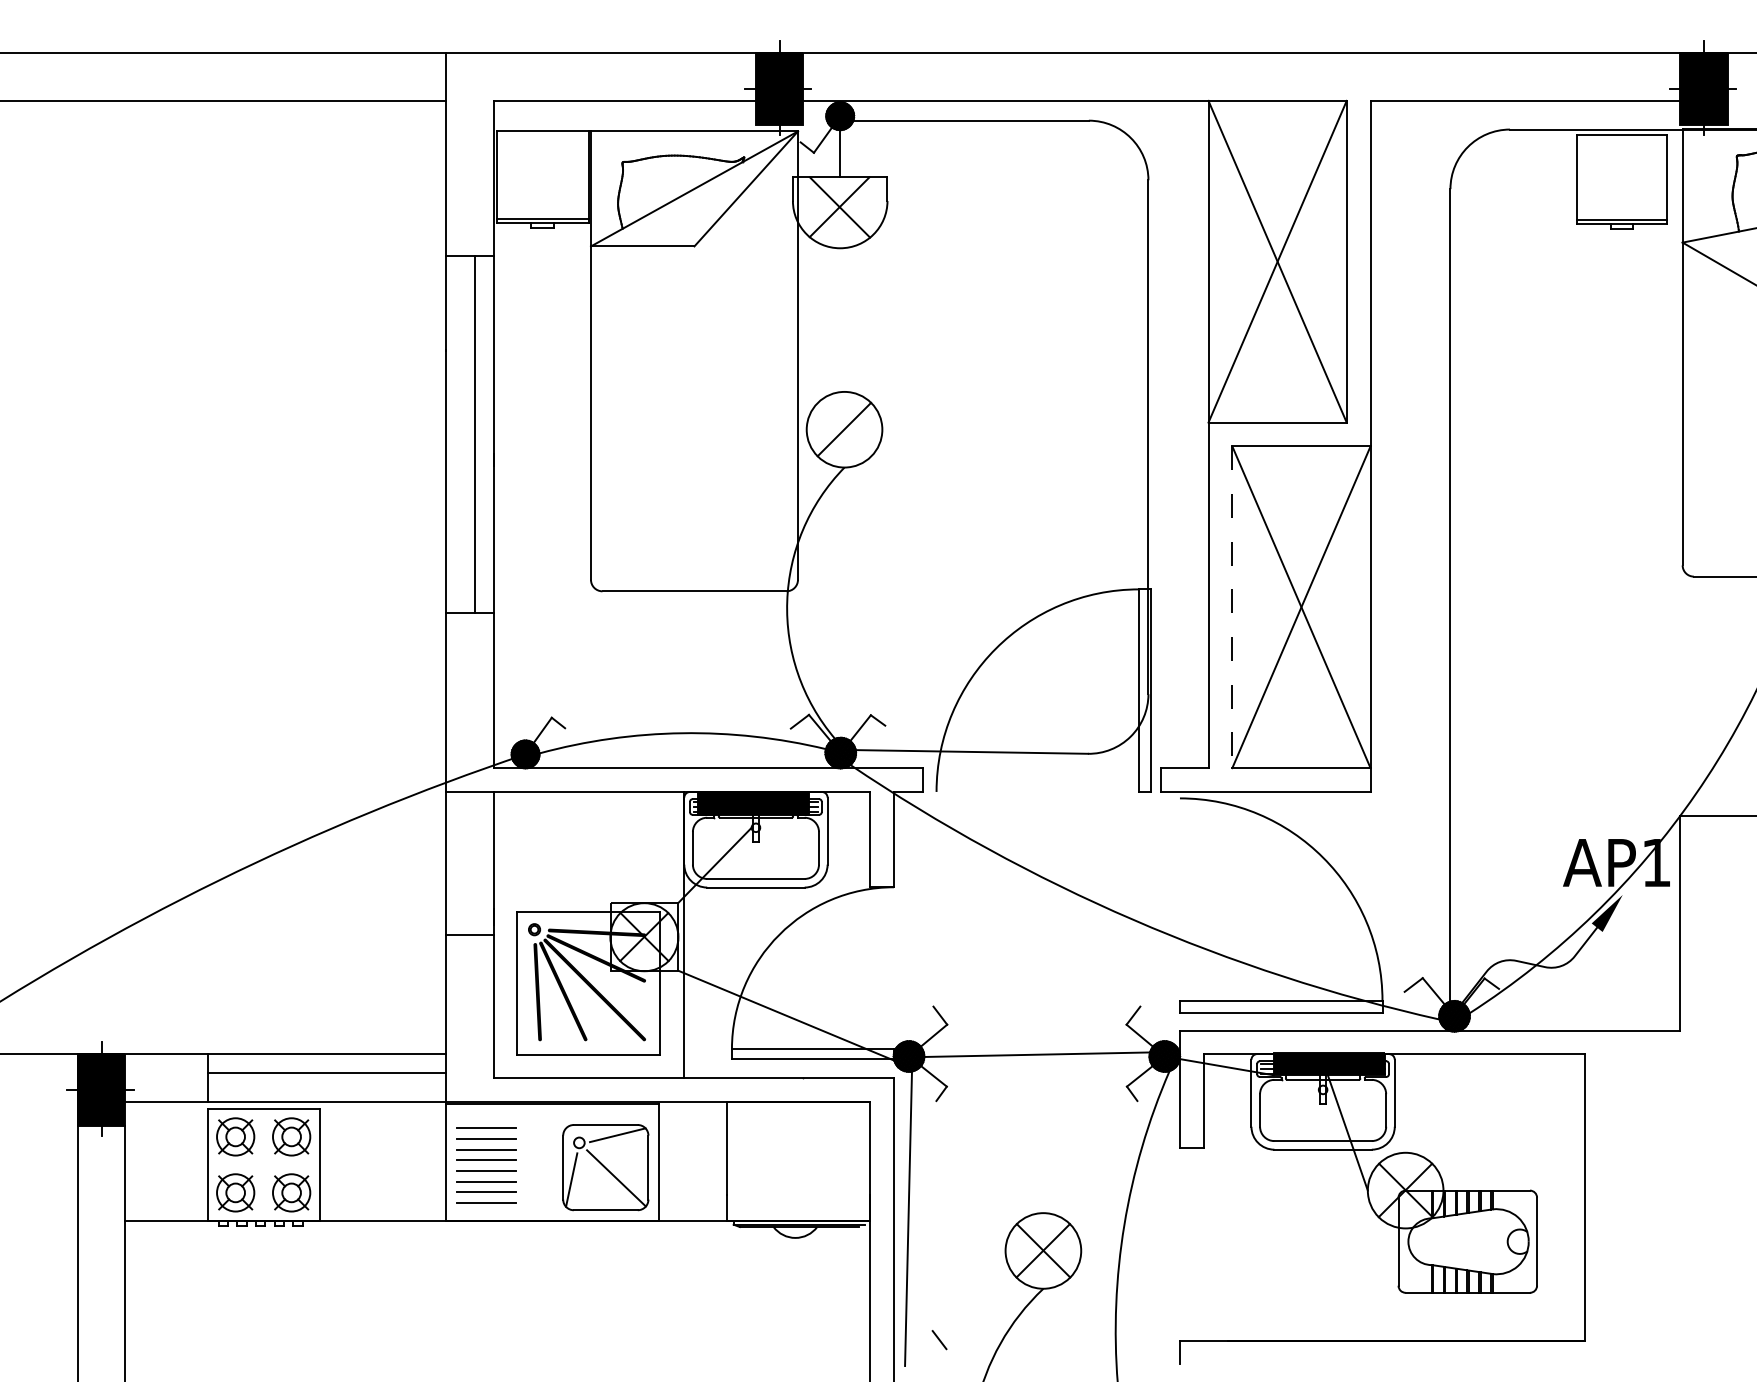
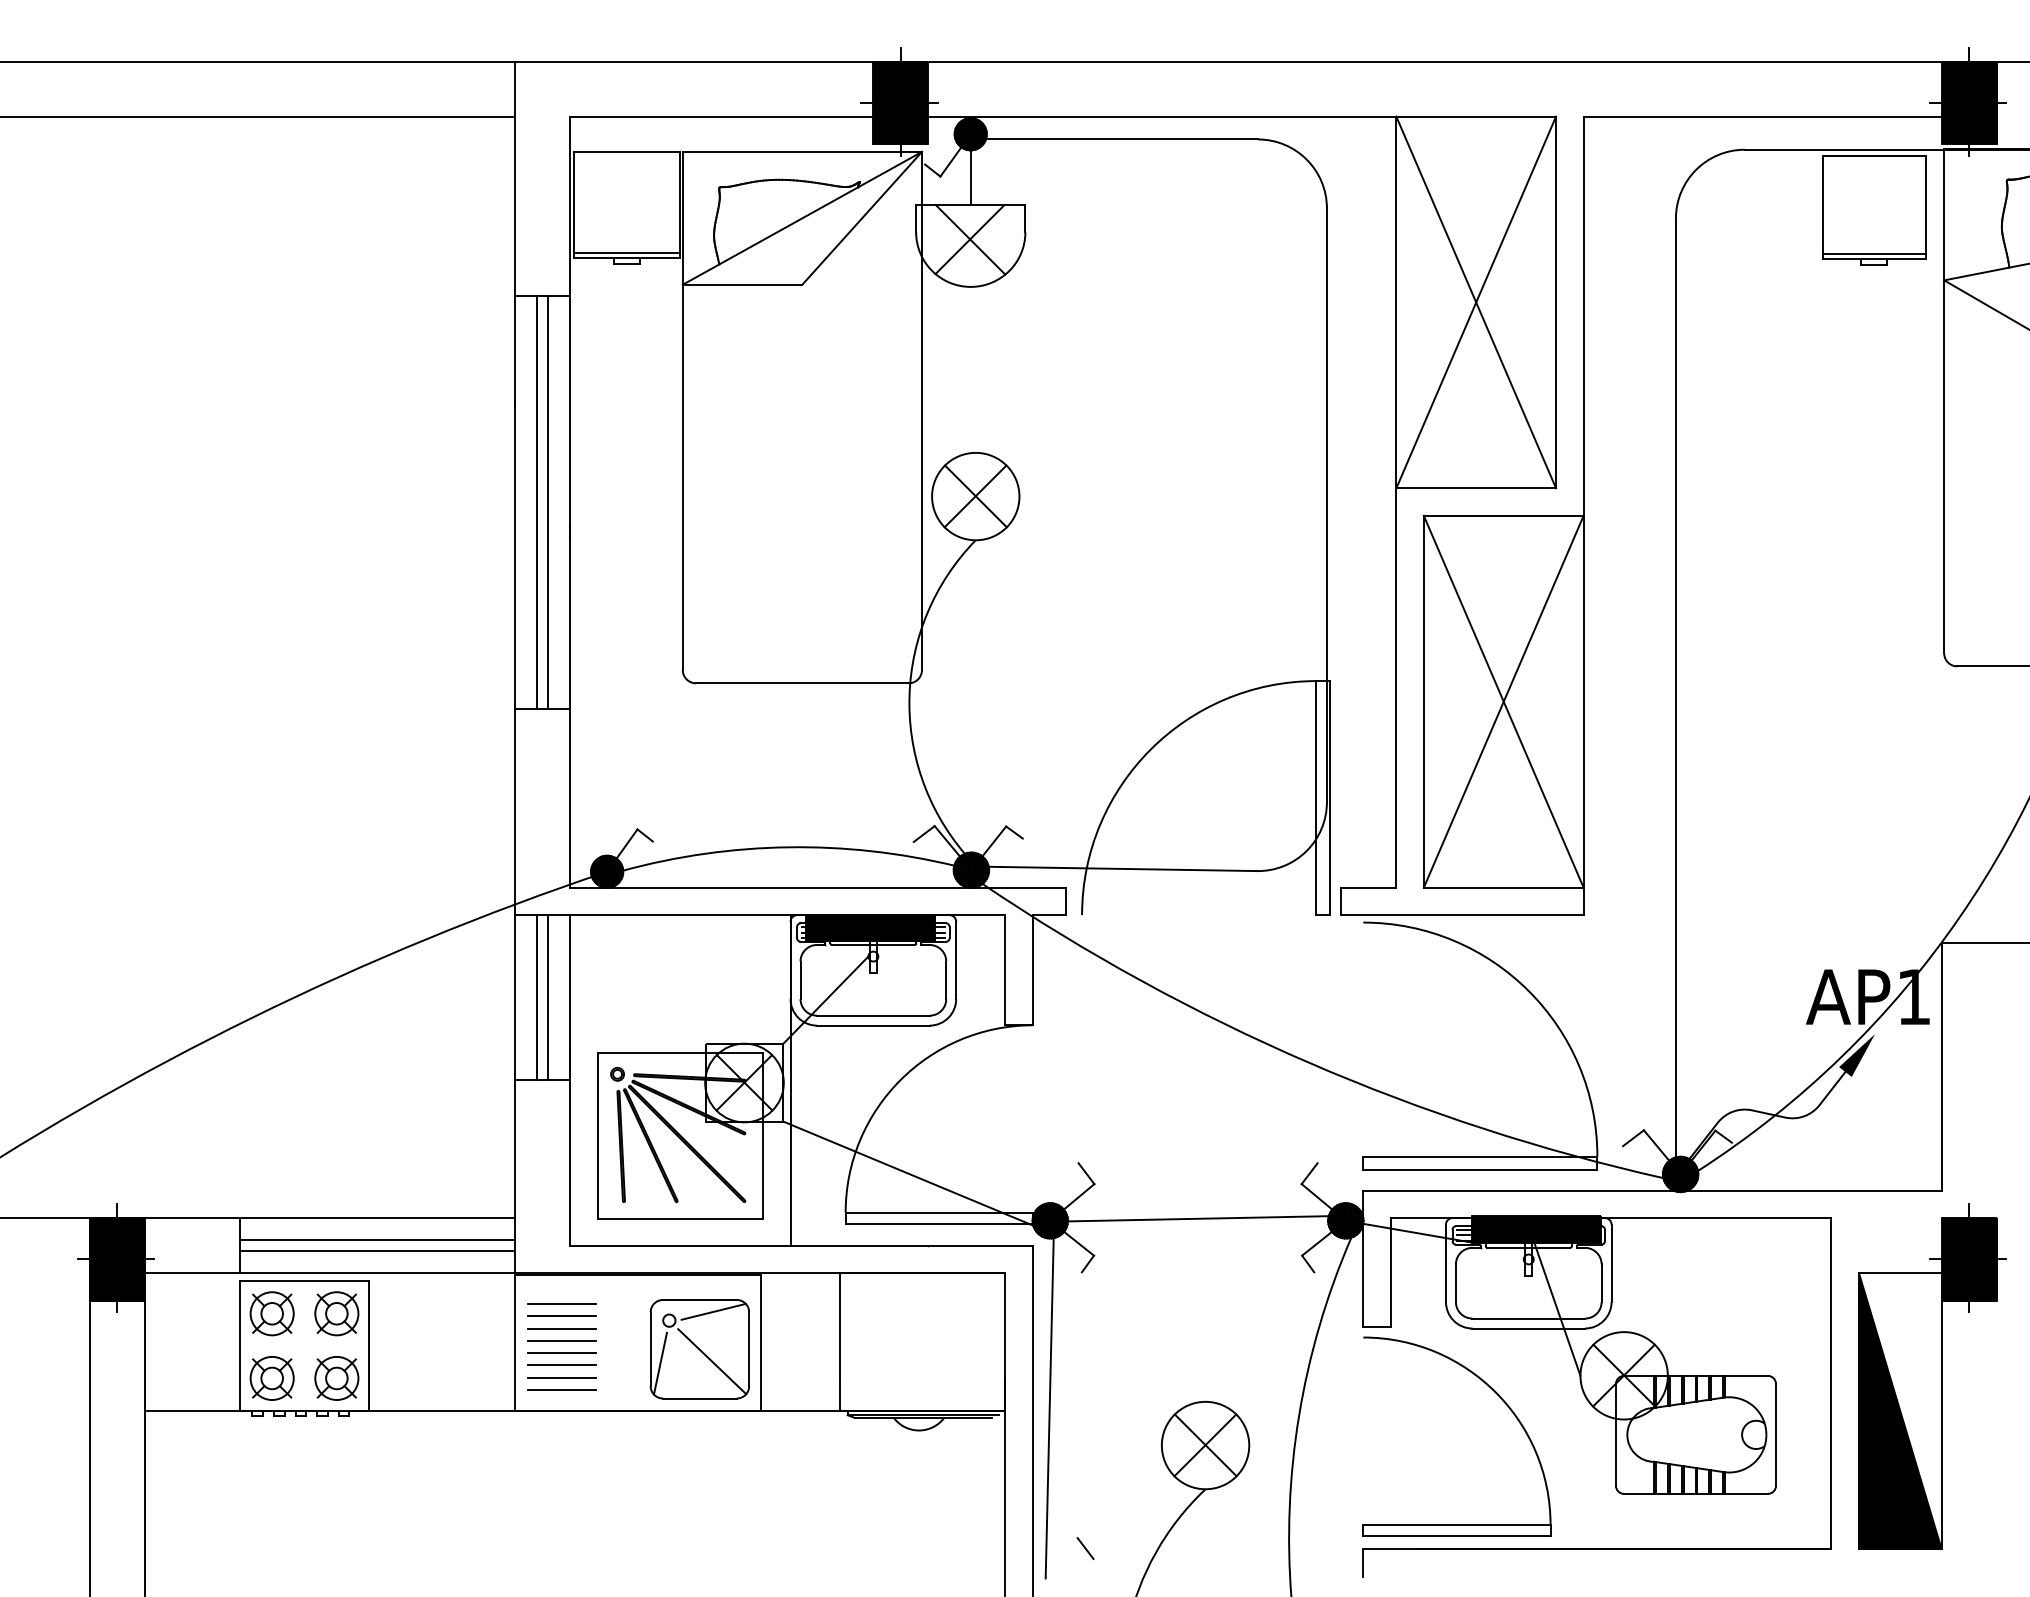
line: (844, 429) -> (975, 496), added
line: (465, 433) -> (537, 501), added
line: (1232, 607) -> (1423, 701), dashed -> solid
line: (465, 863) -> (537, 997), added
line: (474, 863) -> (548, 997), added
line: (326, 1083) -> (377, 1251), added
part: (1672, 1191) -> (1932, 1376), added
part: (1300, 1212) -> (1502, 1401), added

